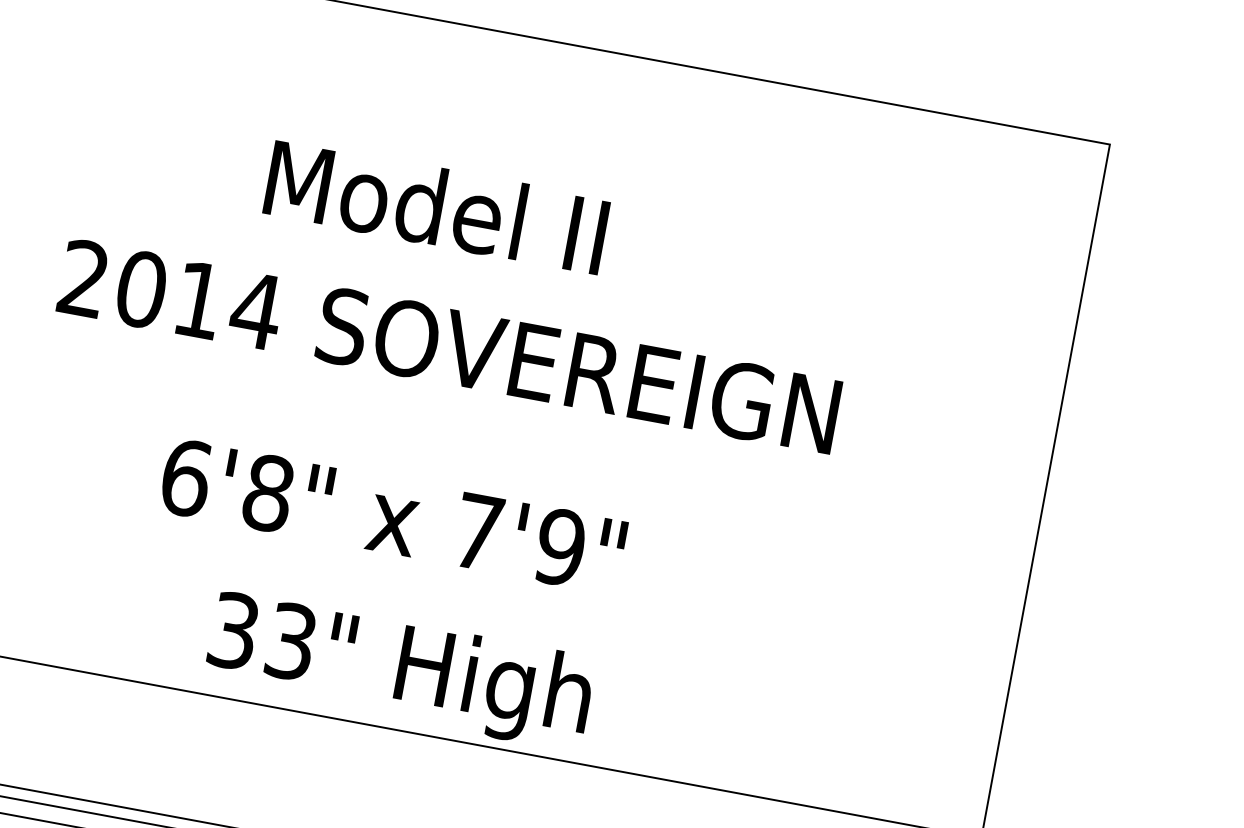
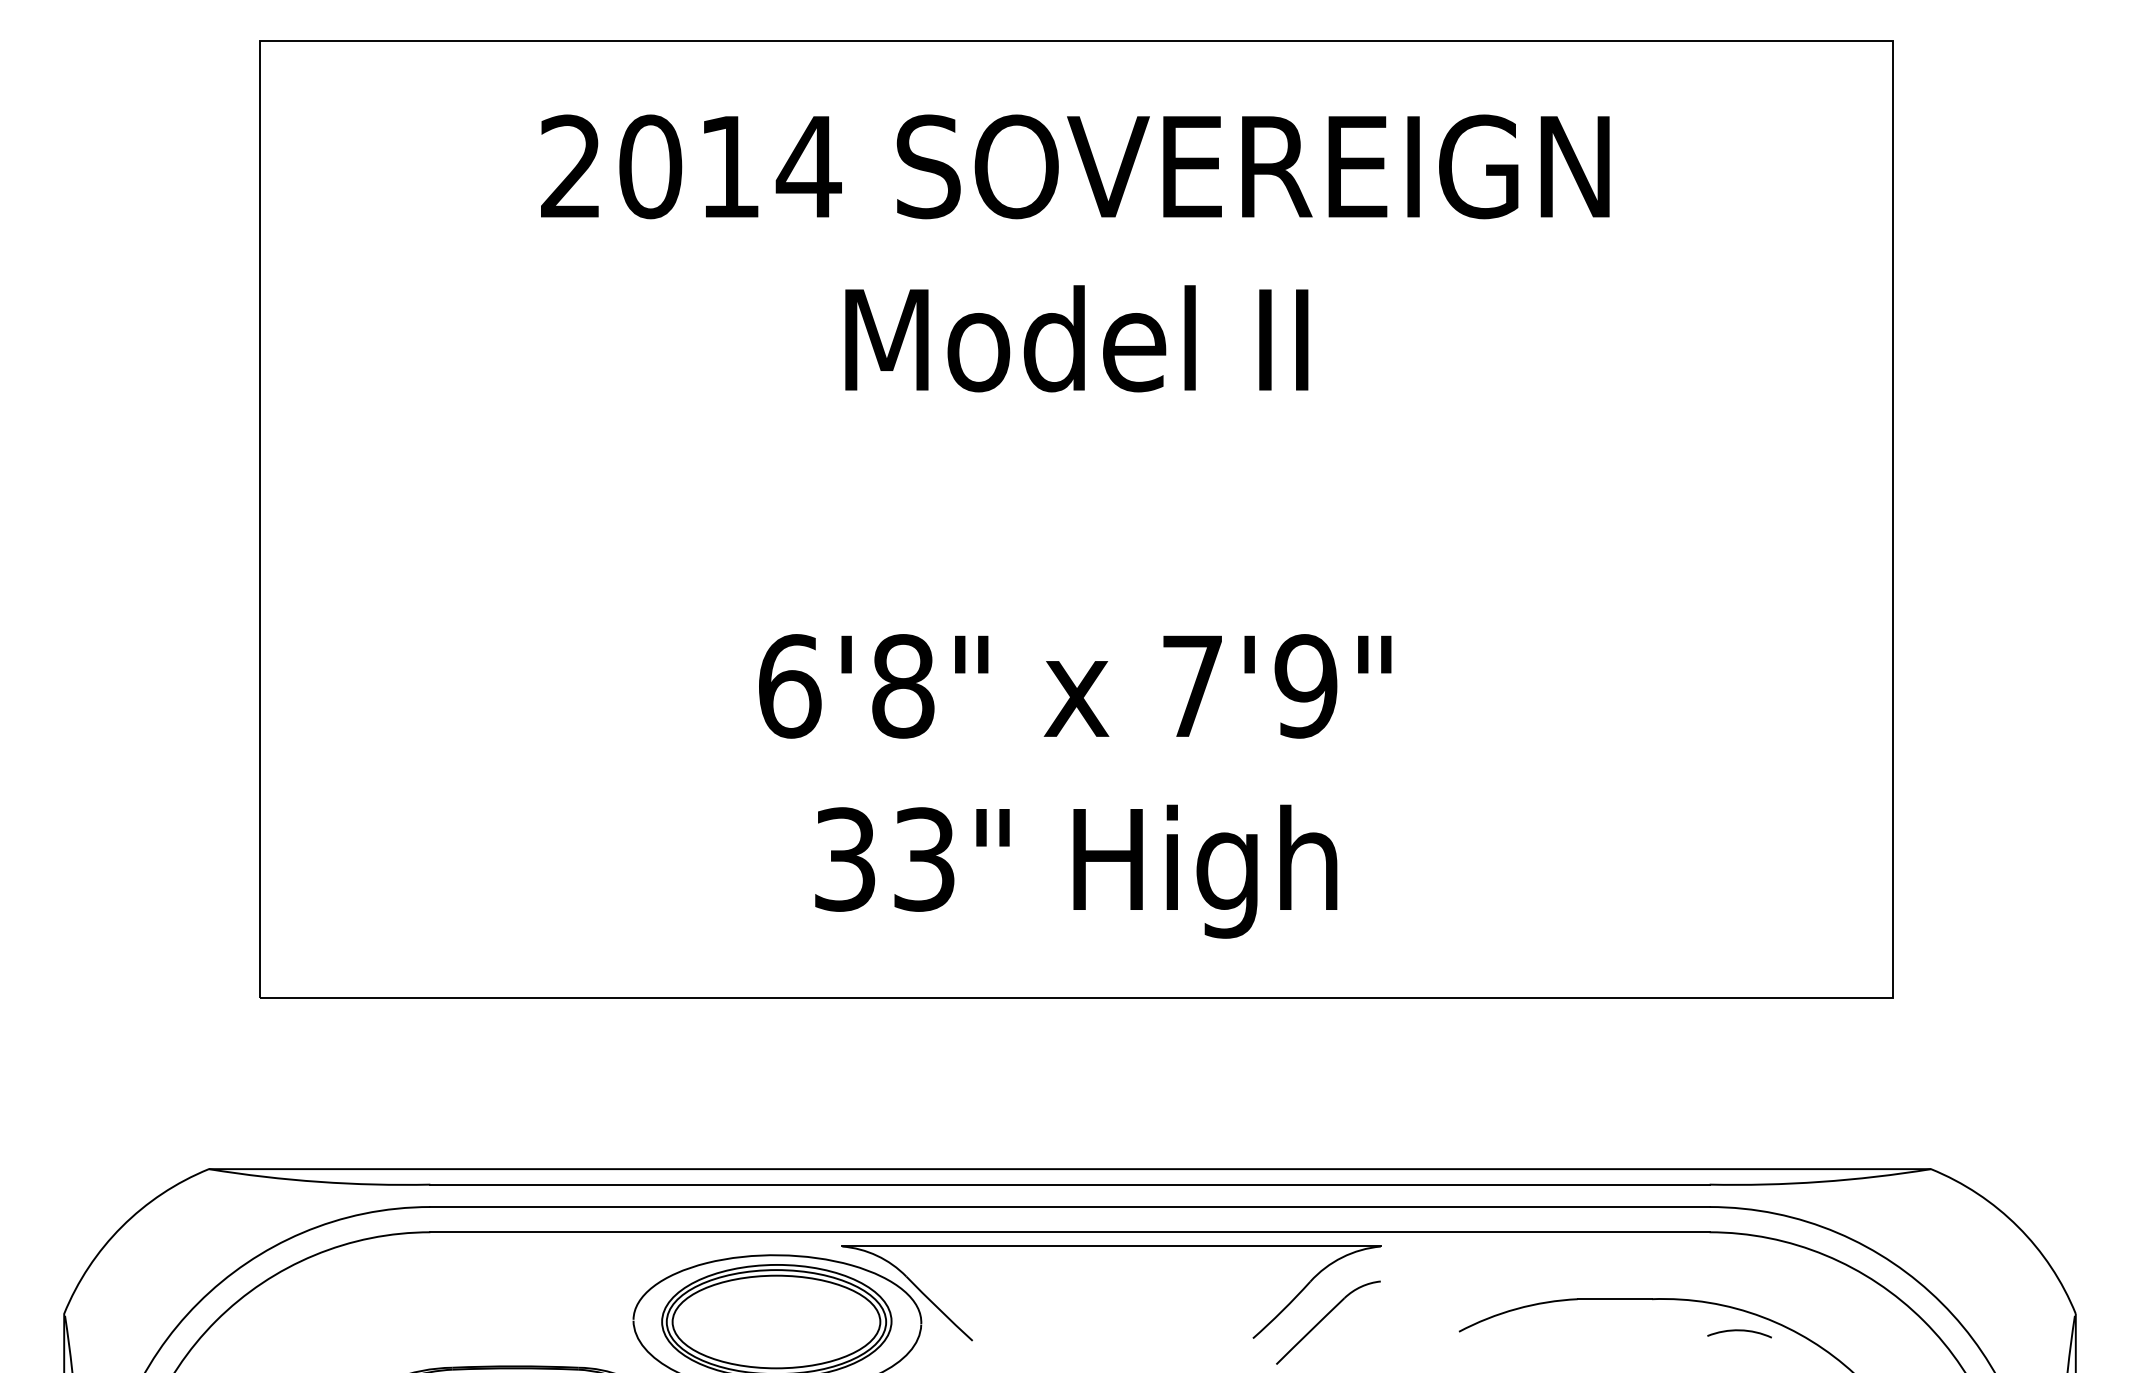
text: (436, 206) -> (1076, 338), moved
text: (449, 346) -> (1075, 166), moved
text: (393, 516) -> (1075, 686), moved
text: (399, 670) -> (1076, 871), moved

